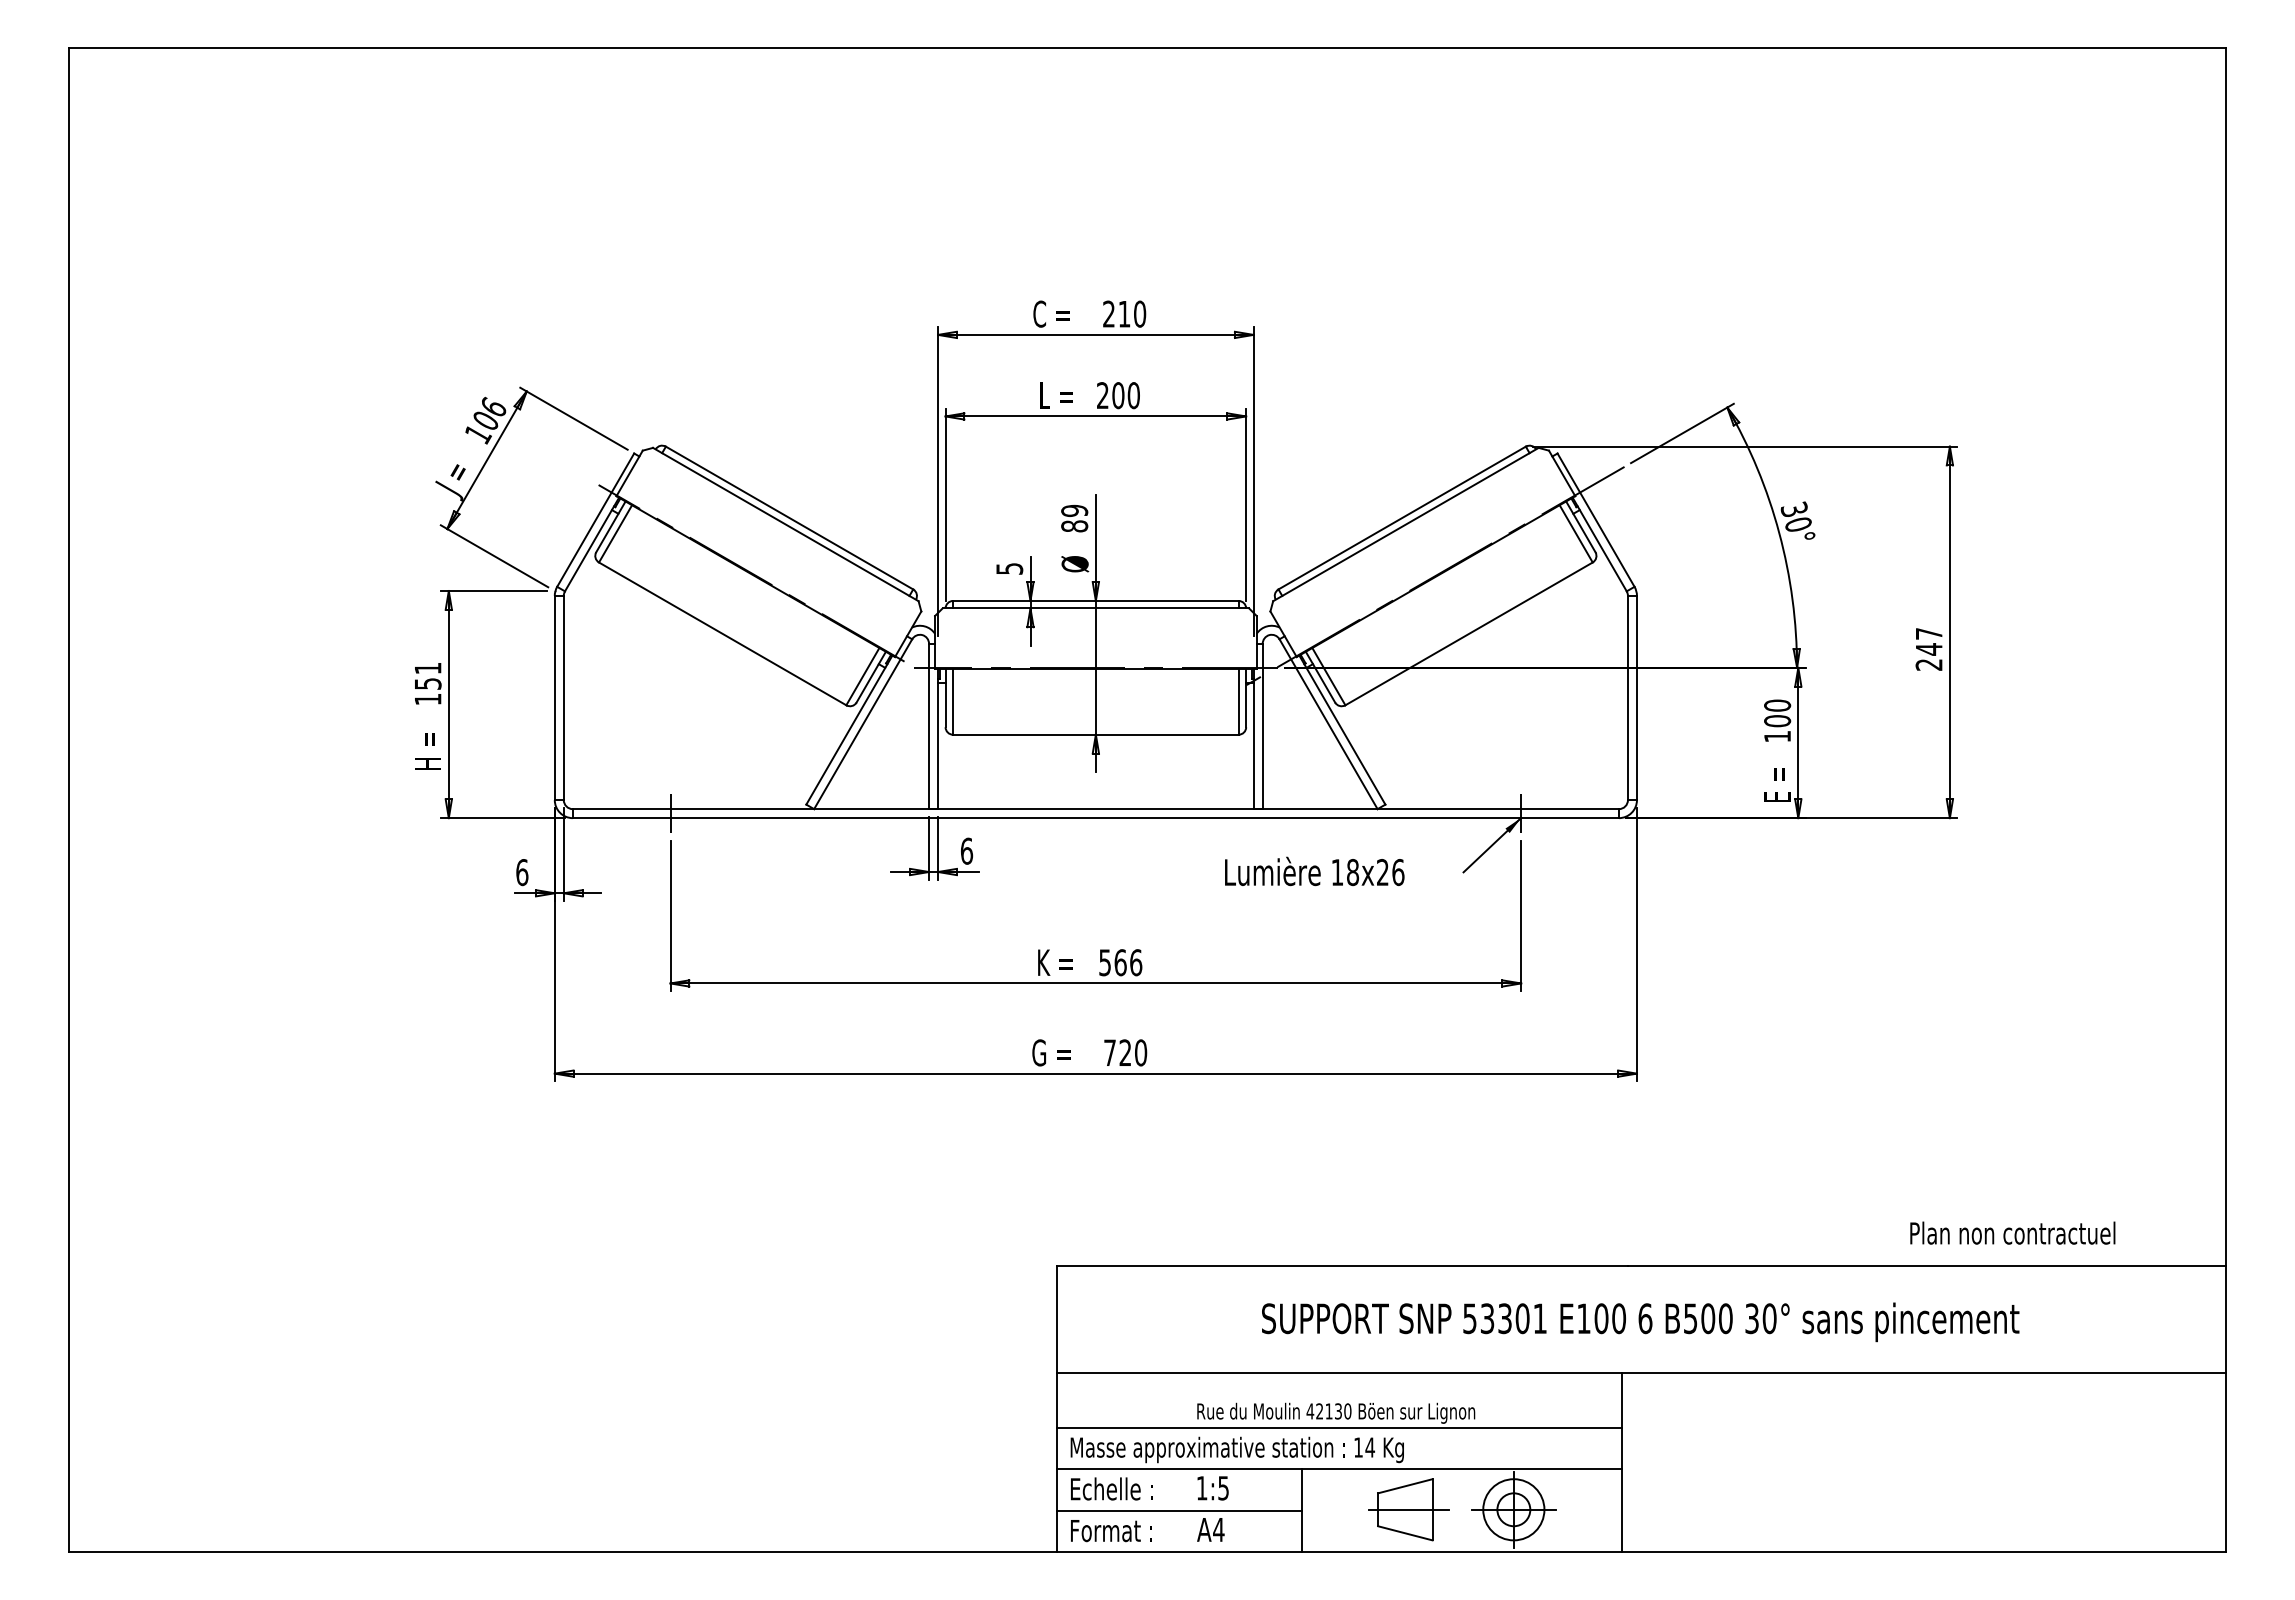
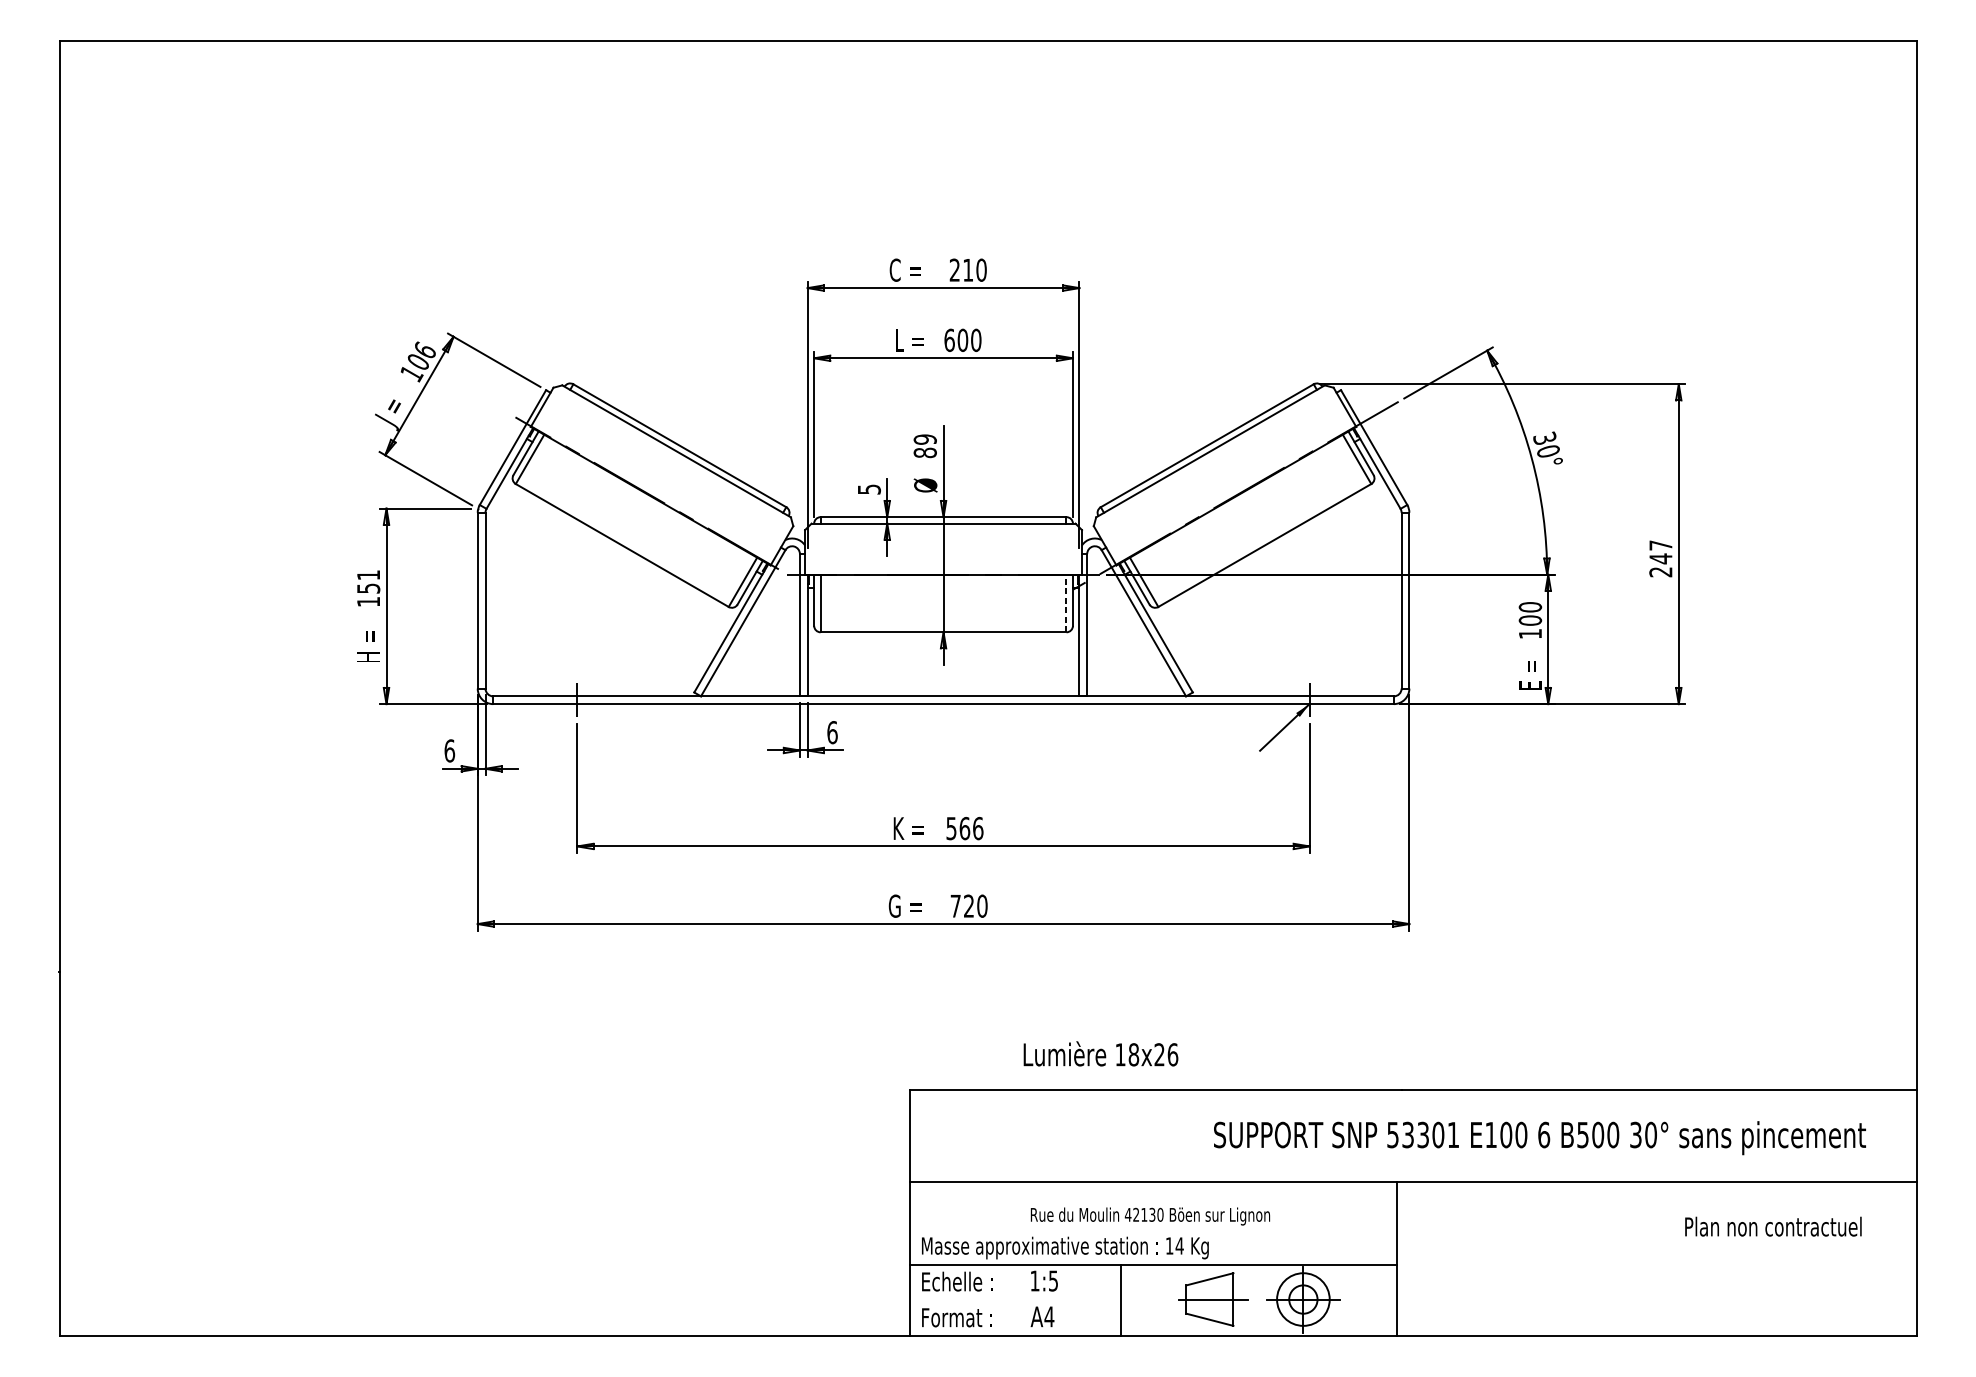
text: (1103, 395) -> (950, 340), 200 -> 600
line: (1238, 701) -> (1066, 603), solid -> dashed
text: (1314, 871) -> (1100, 1053), moved
text: (2012, 1232) -> (1773, 1226), moved
text: (1640, 1322) -> (1539, 1138), moved
line: (1339, 1428) -> (1153, 1229), removed
line: (1178, 1510) -> (1014, 1300), removed

